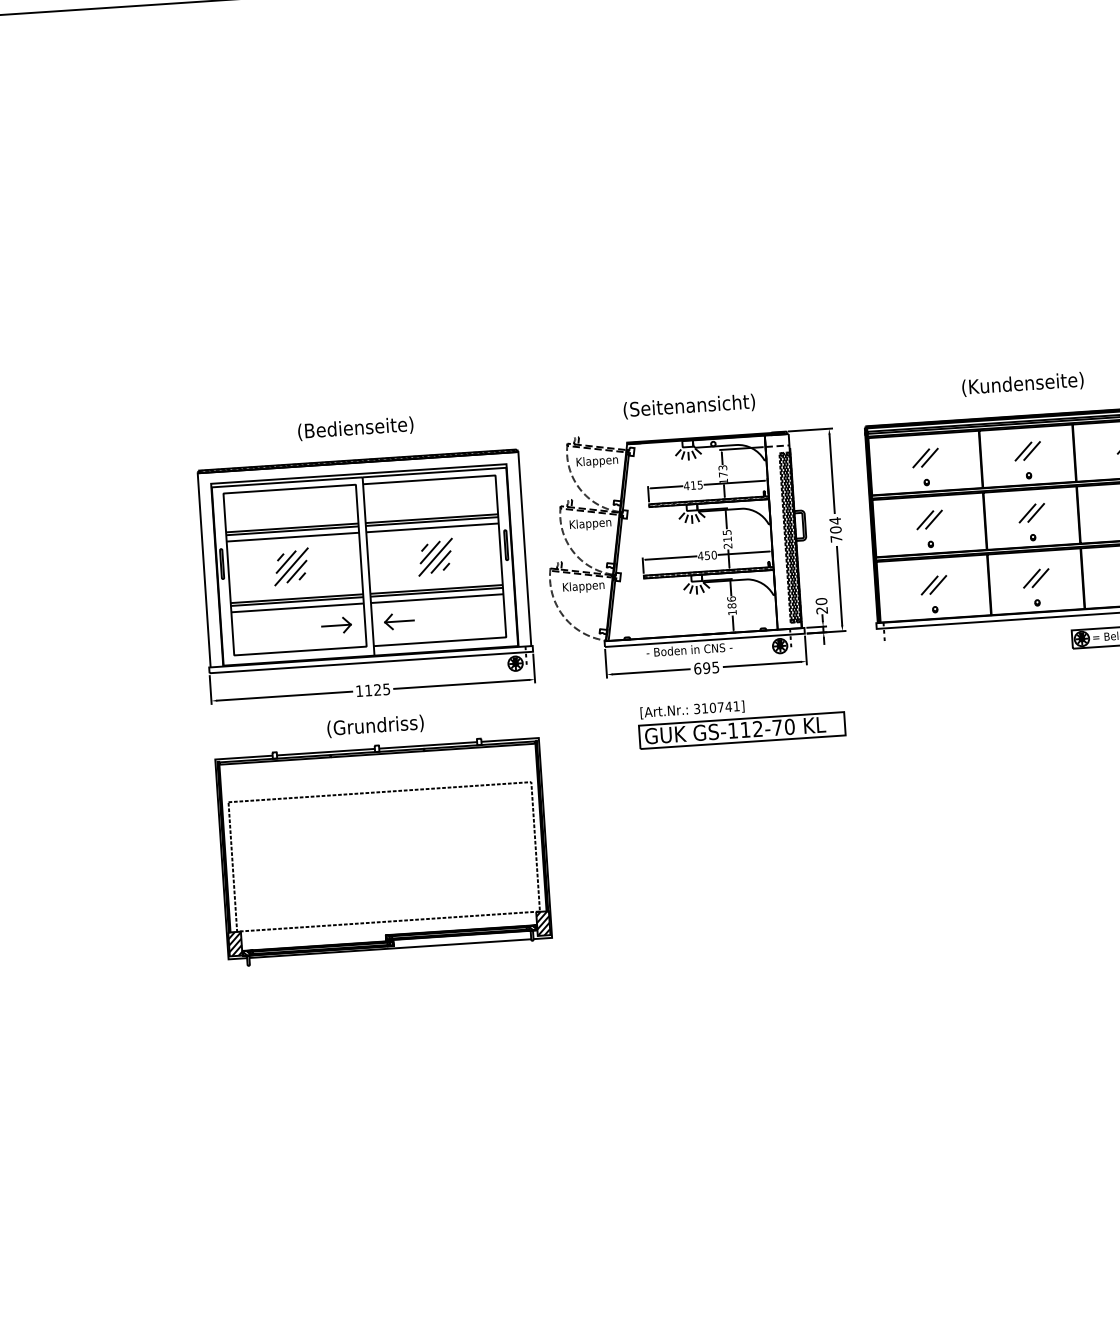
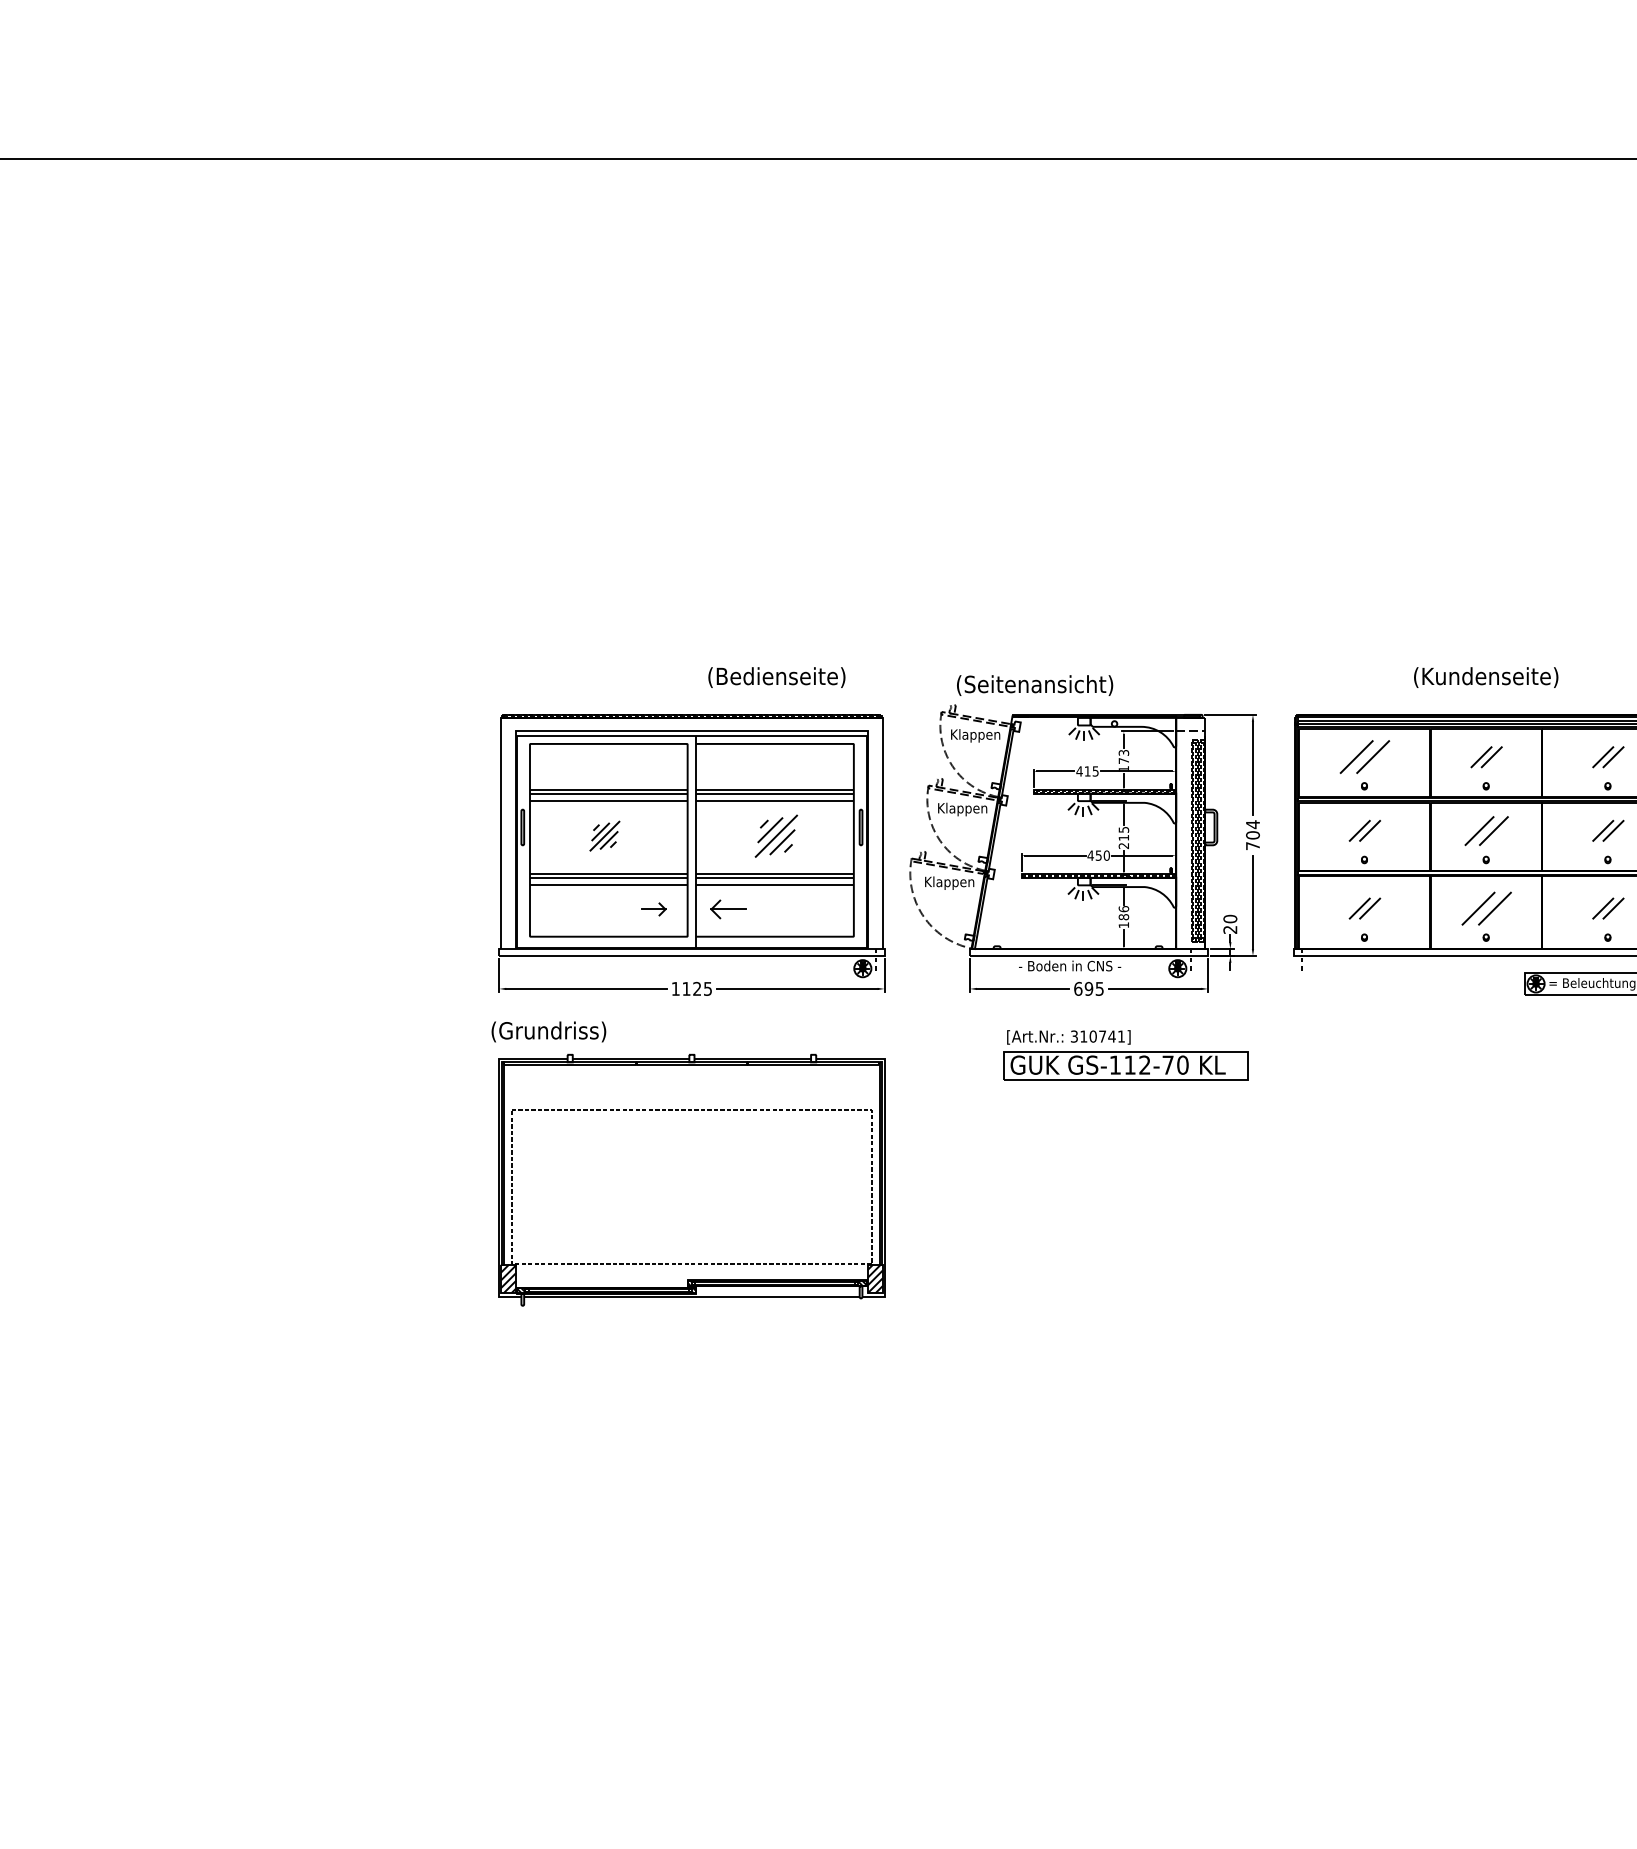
text: (689, 406) -> (1035, 685), moved
text: (355, 428) -> (776, 677), moved
part: (925, 458) -> (1364, 757), size x1.6
part: (1031, 512) -> (1486, 830), size x1.4
part: (291, 566) -> (604, 835), size x0.7
part: (1036, 578) -> (1486, 908), size x1.6
part: (336, 625) -> (653, 909), size x0.7
text: (375, 726) -> (548, 1031), moved

